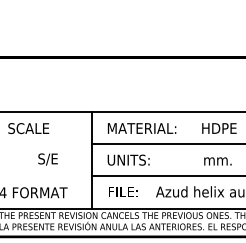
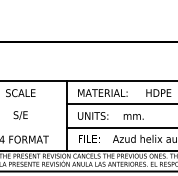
text: (47, 159) -> (20, 115), moved
text: (217, 160) -> (133, 116), moved

